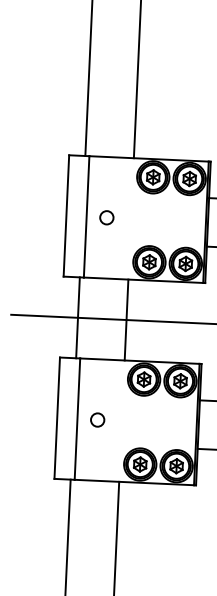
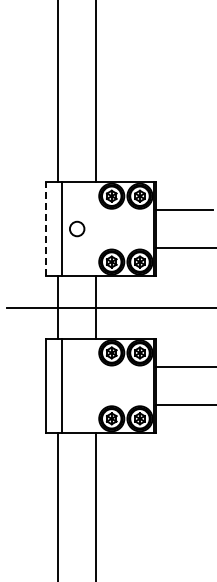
line: (65, 215) -> (45, 228), solid -> dashed
circle: (107, 218) -> (77, 229), size x1.4
circle: (97, 419) -> (77, 385), removed

